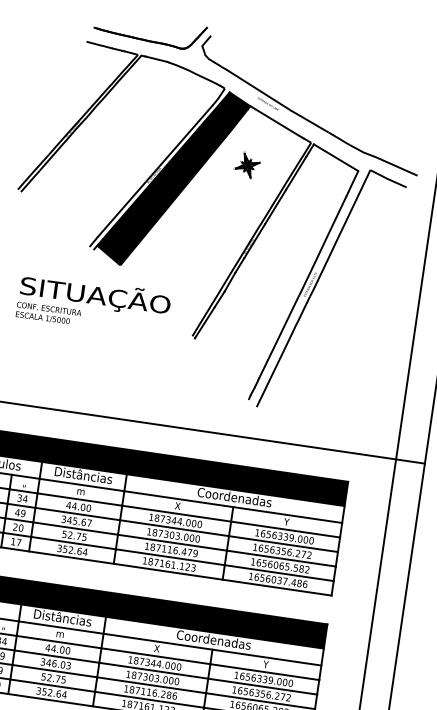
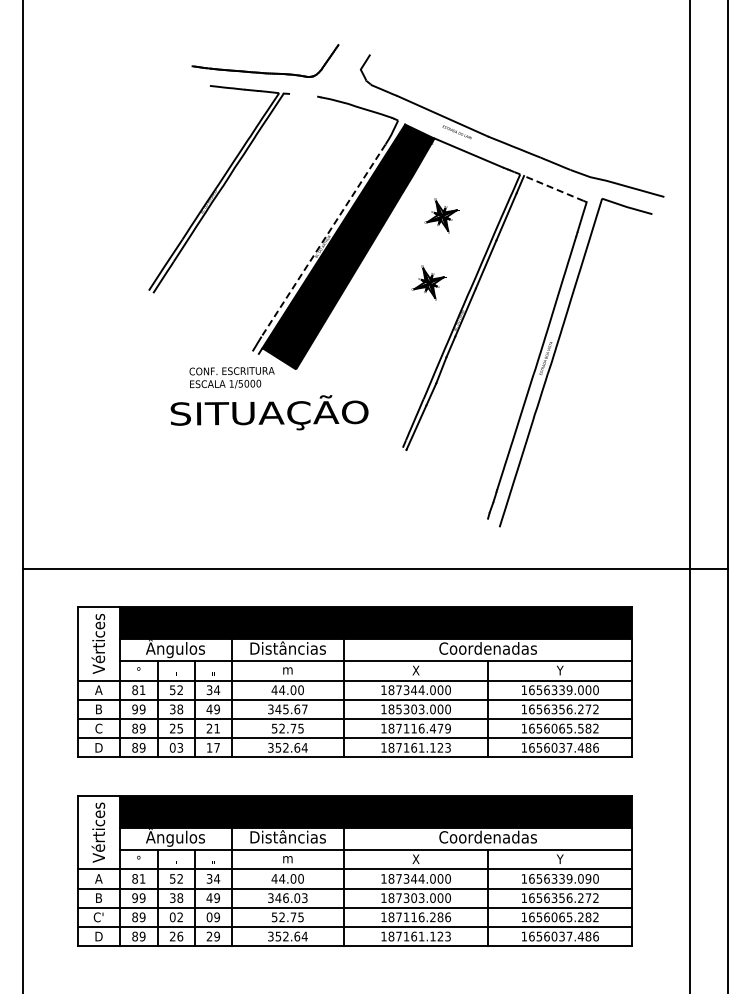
part: (148, 40) -> (265, 72), moved
line: (156, 58) -> (303, 94), removed
line: (334, 157) -> (553, 188), solid -> dashed
line: (155, 171) -> (323, 241), solid -> dashed
part: (229, 214) -> (428, 282), added
text: (48, 313) -> (231, 377), moved
text: (21, 527) -> (217, 728), 20 -> 21
text: (160, 533) -> (398, 709), 187303.000 -> 185303.000
text: (285, 682) -> (588, 878), 1656339.000 -> 1656339.090

